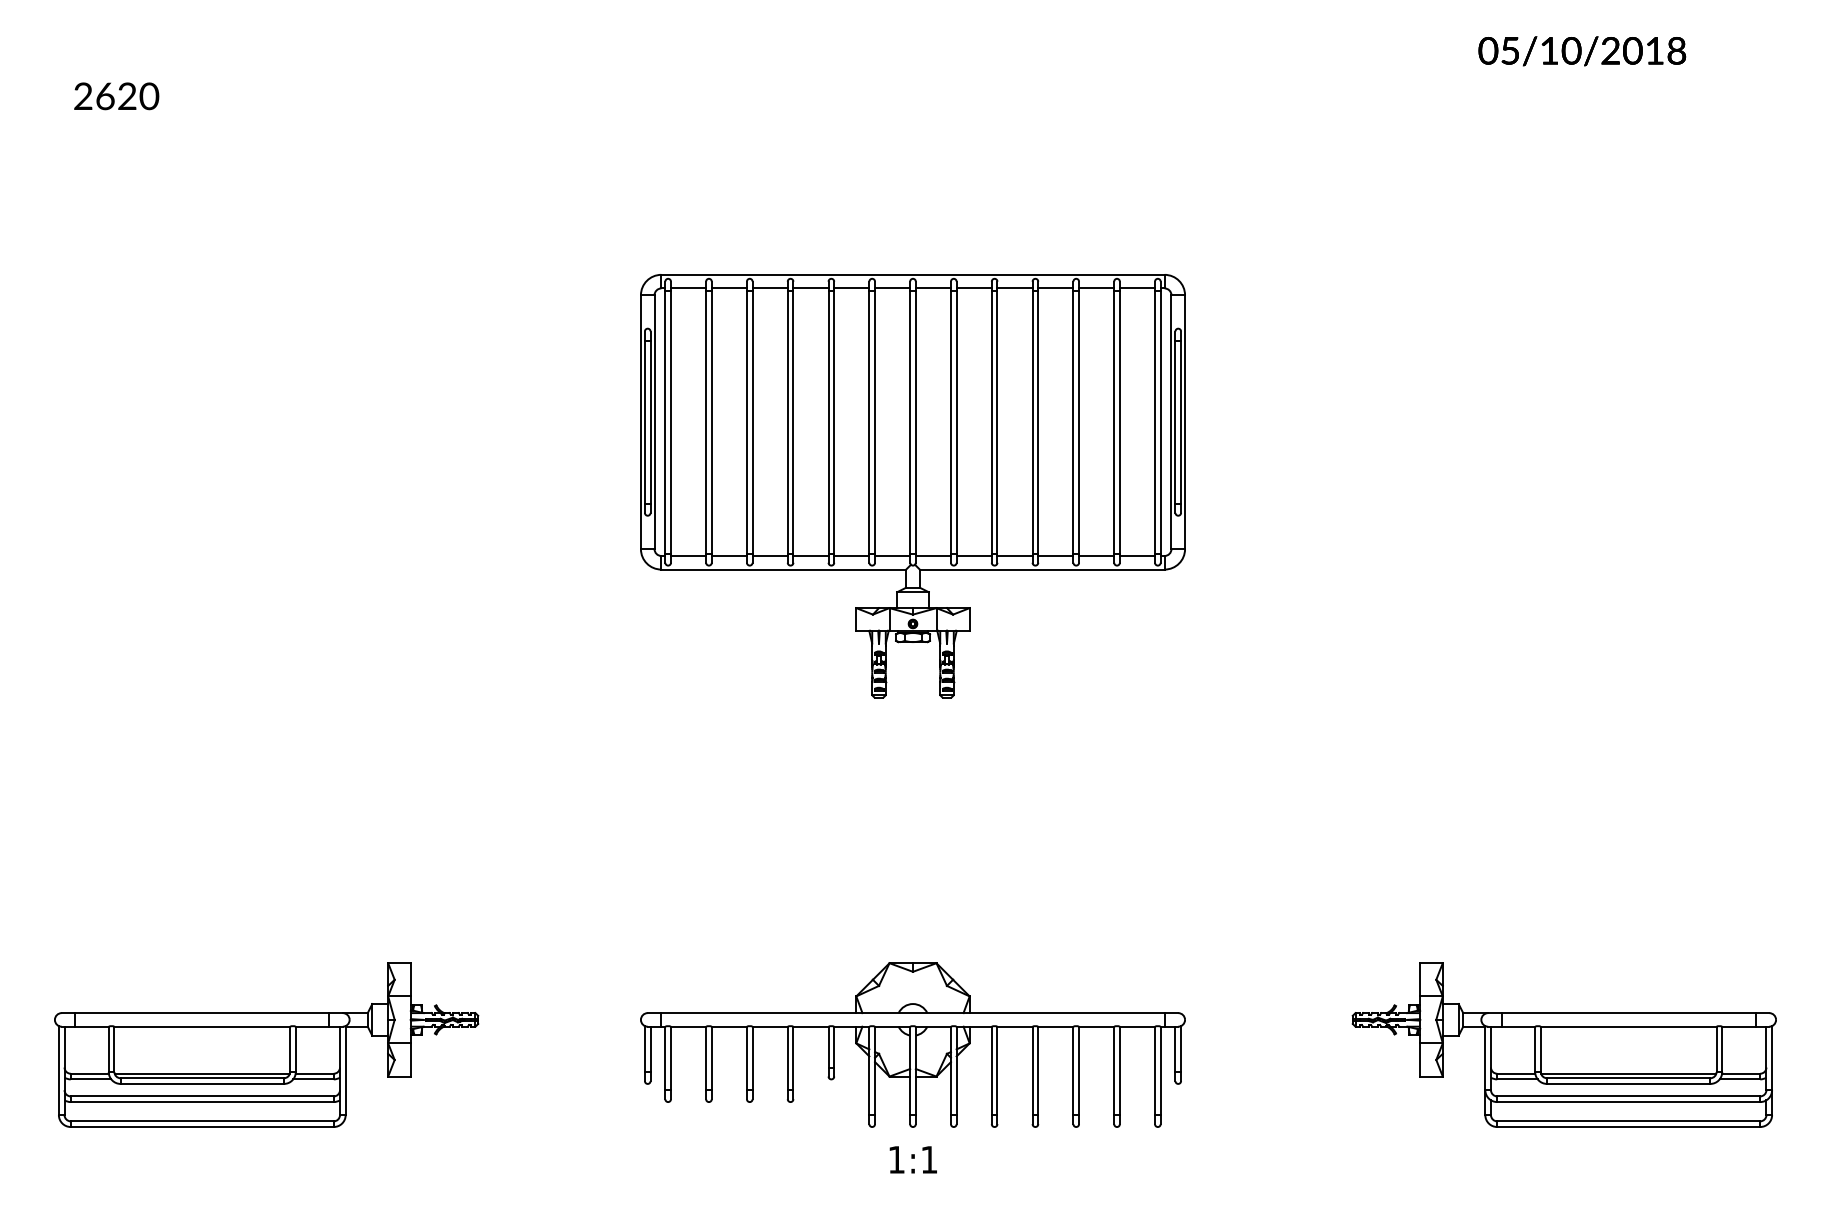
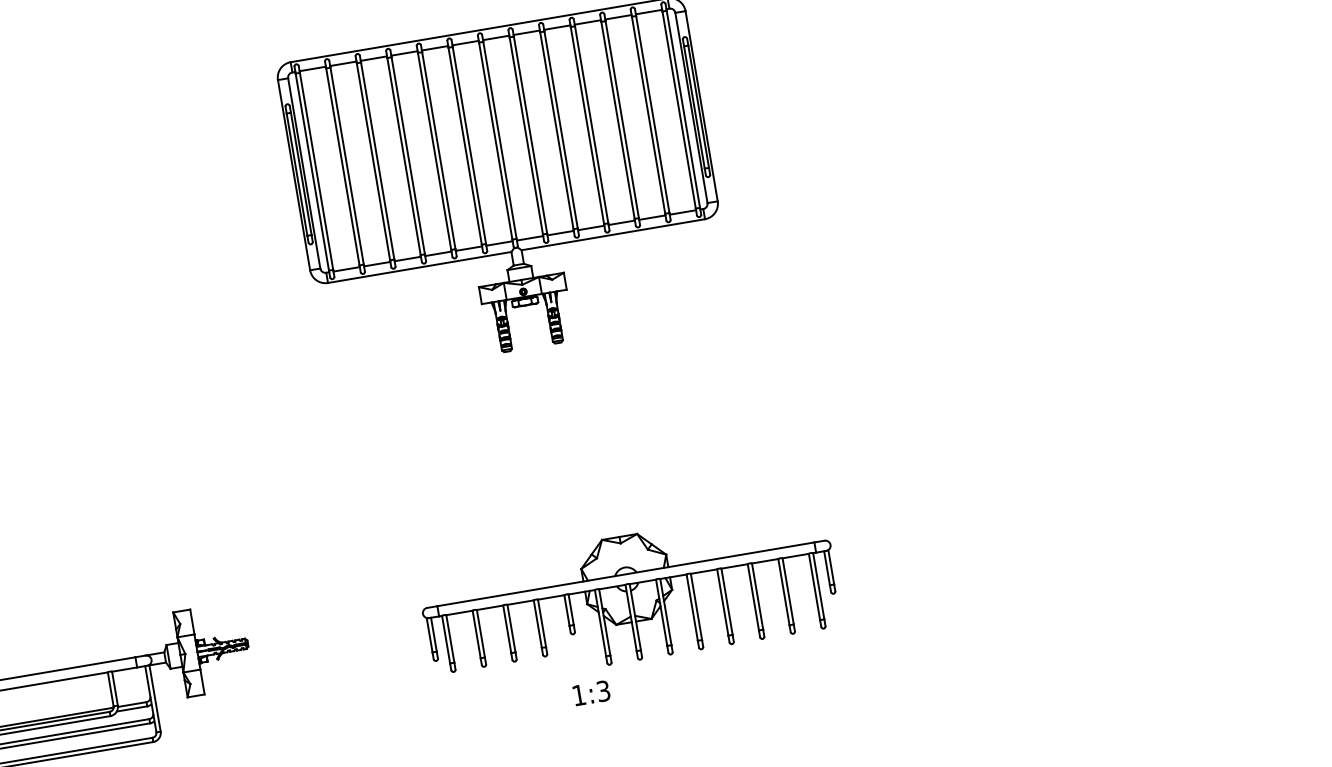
part: (912, 1044) -> (629, 597), moved
part: (1563, 1044) -> (1063, 524), removed
text: (929, 1159) -> (603, 690), 1:1 -> 1:3

